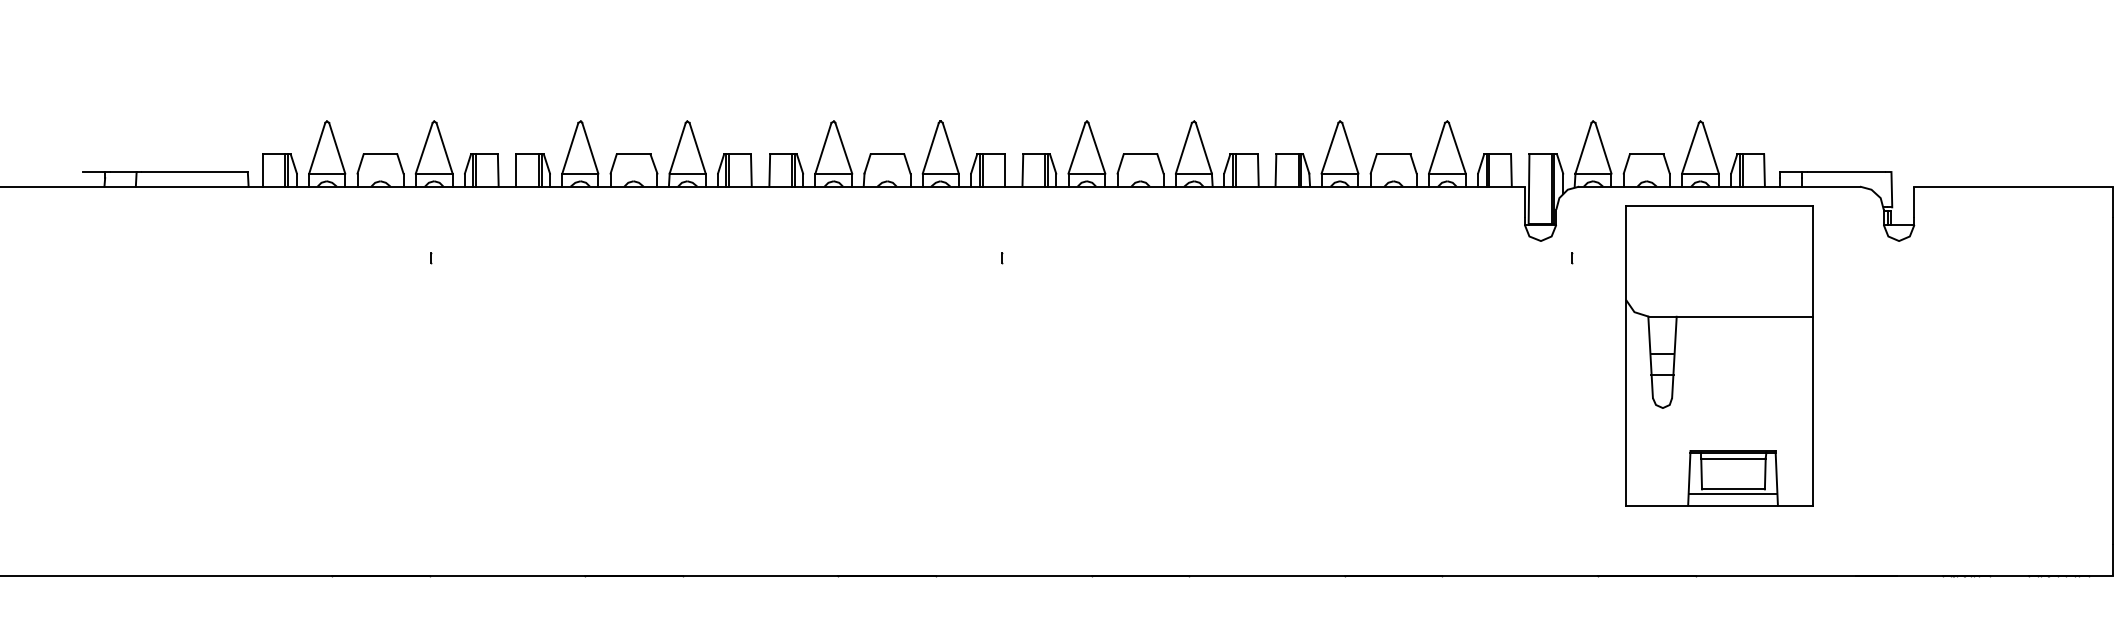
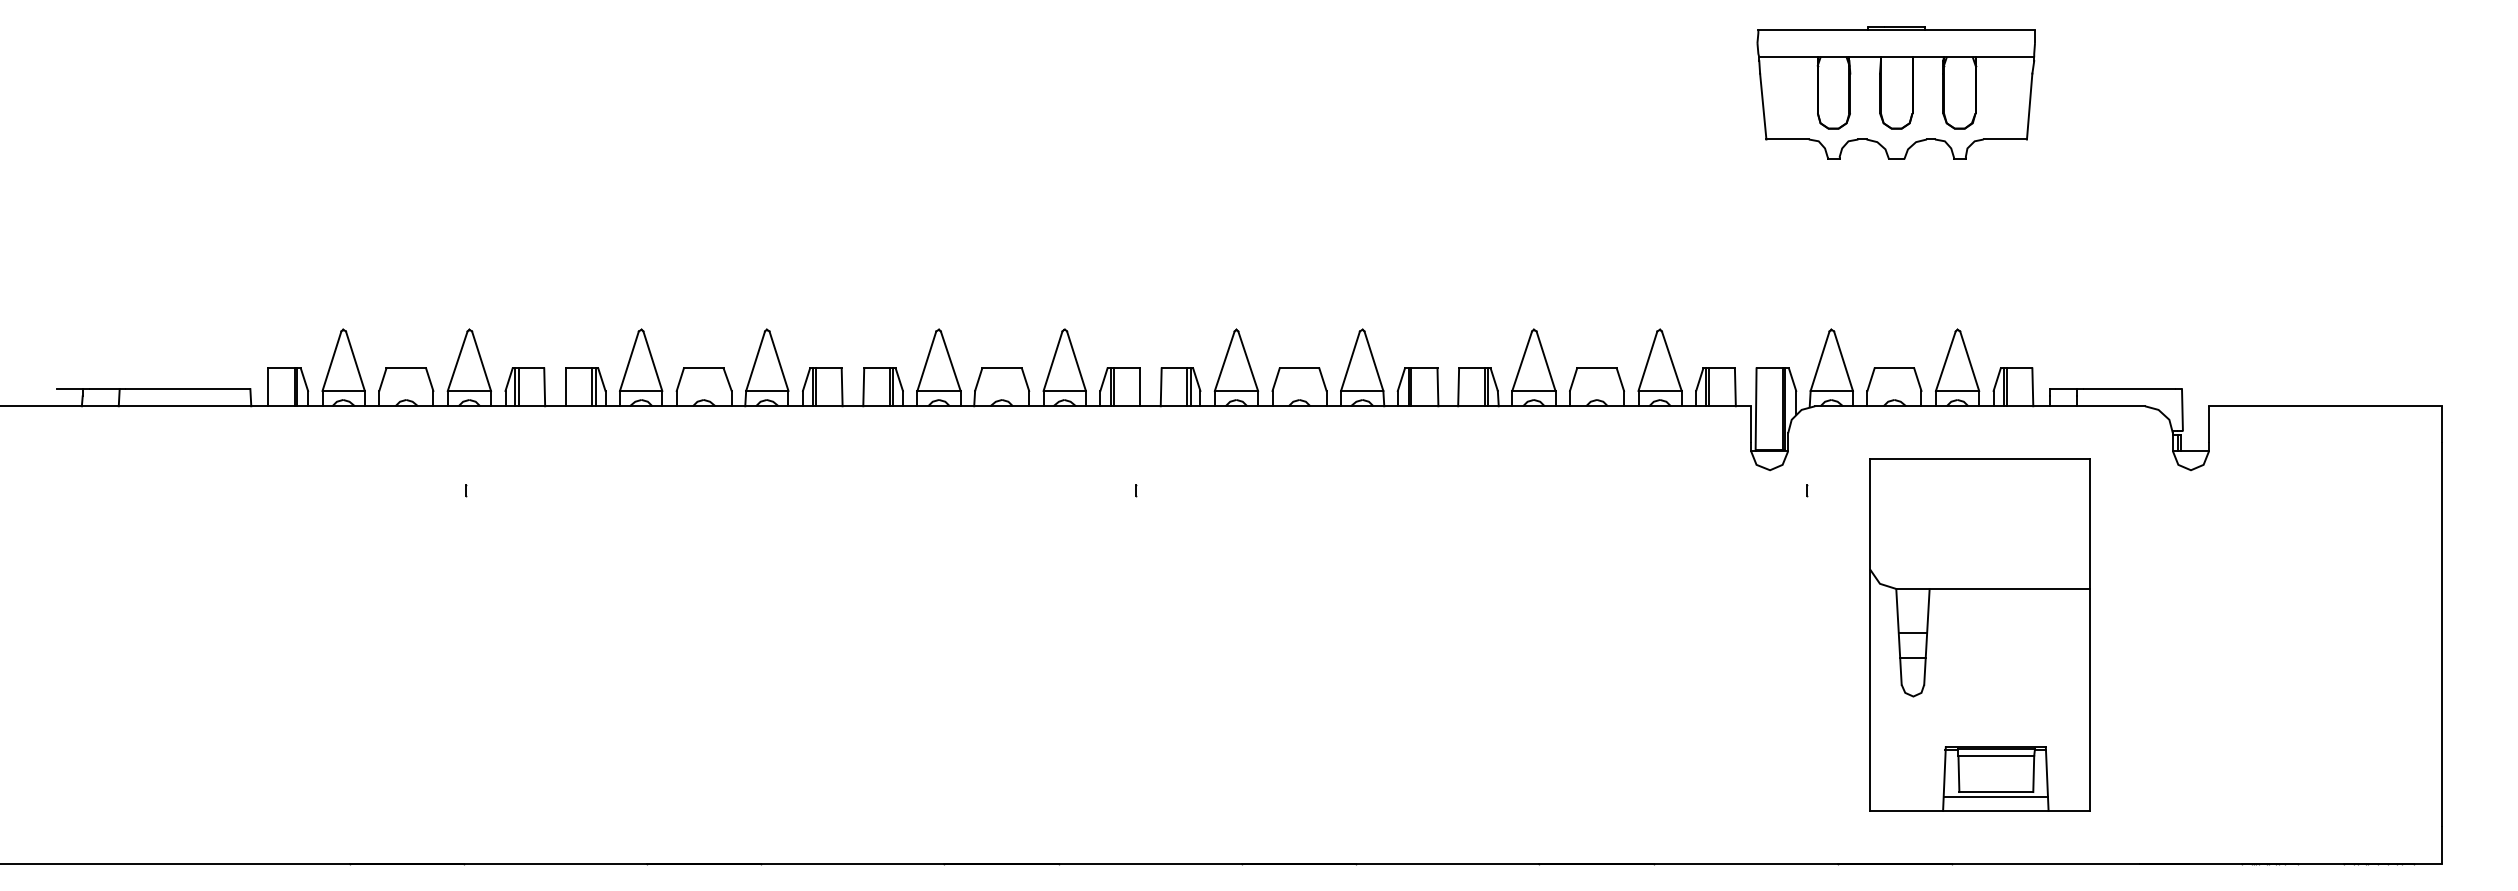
part: (1719, 355) -> (1979, 634), moved

